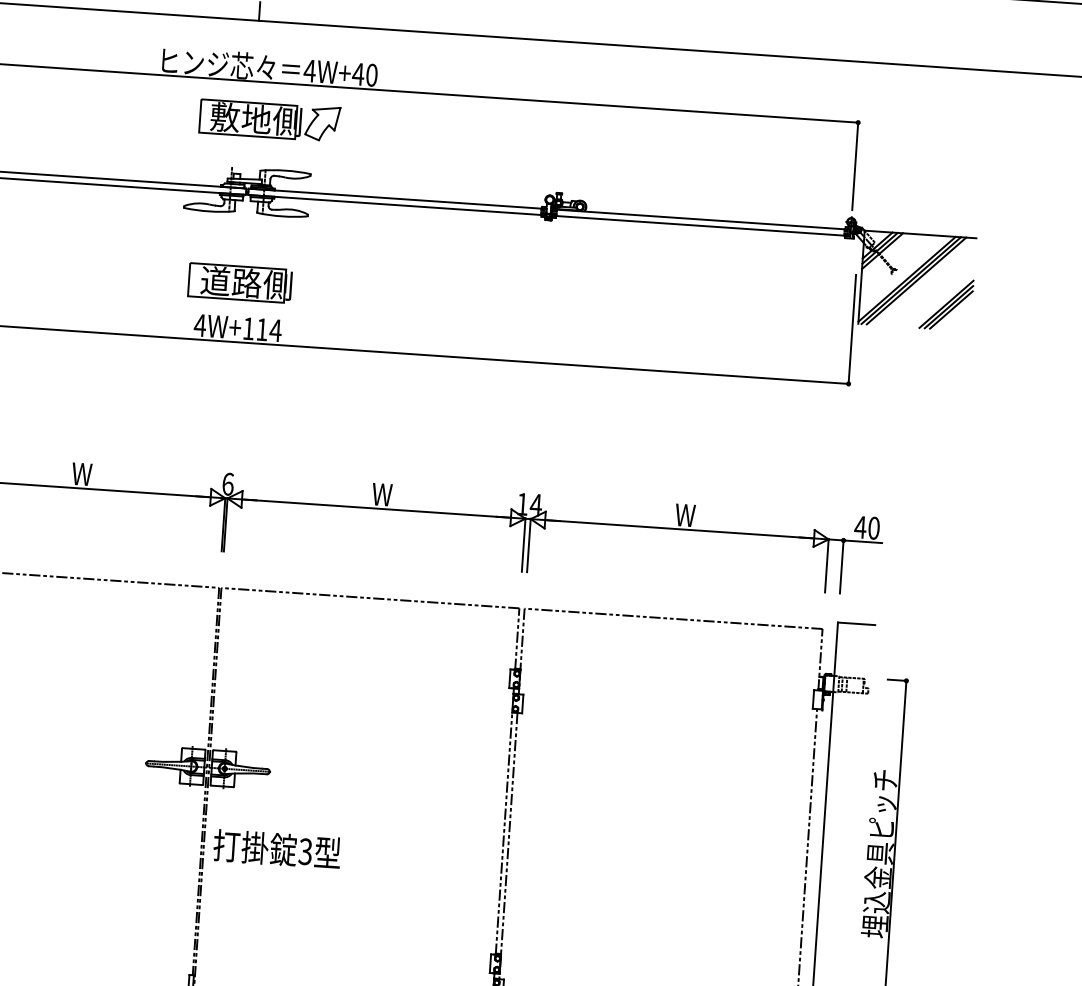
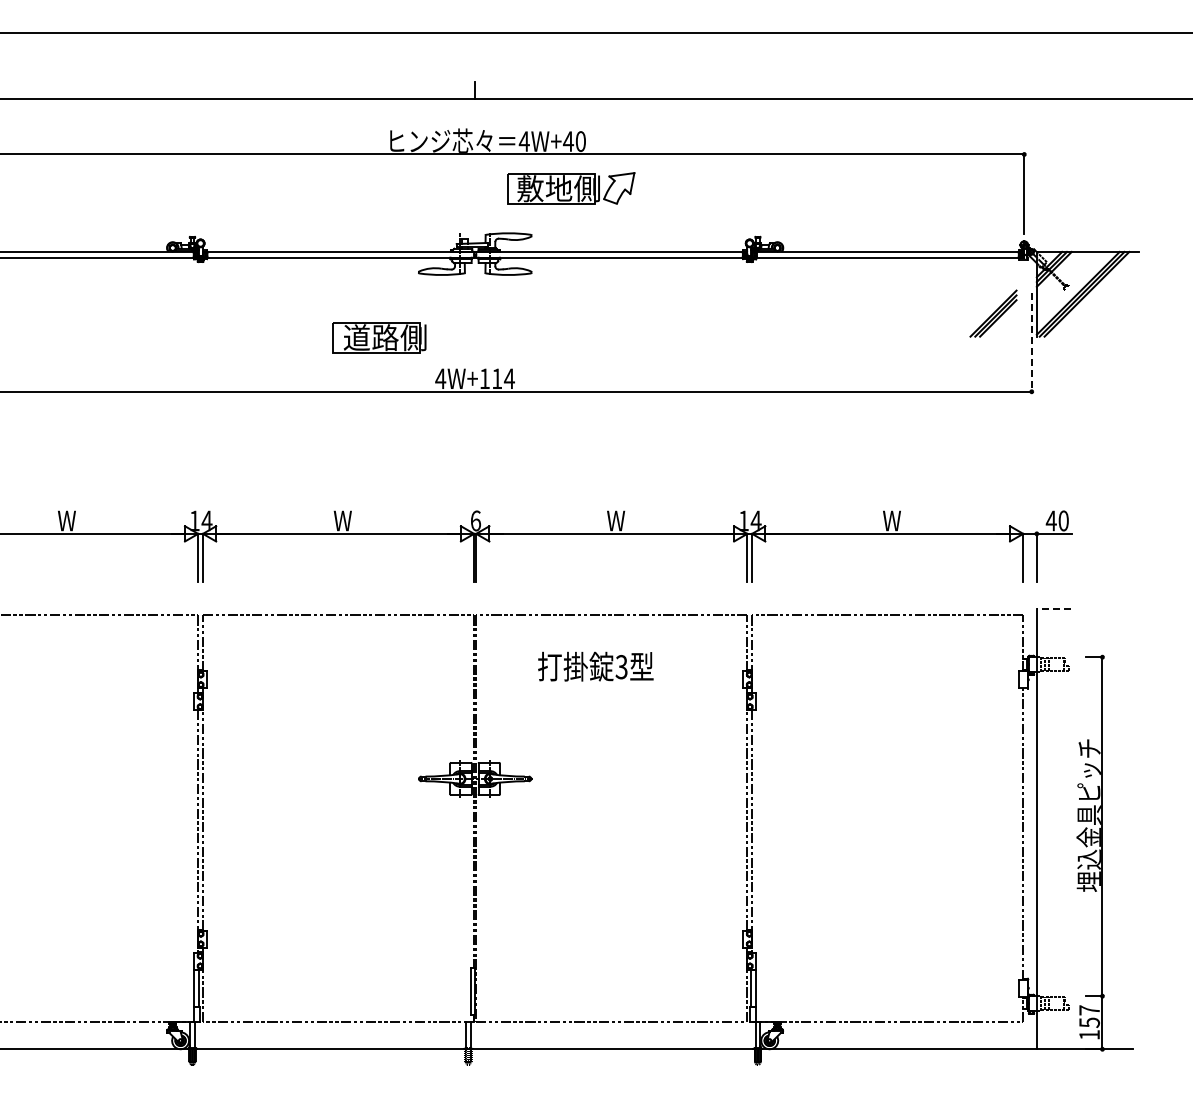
part: (270, 120) -> (571, 188), moved
part: (240, 282) -> (379, 337), moved
part: (946, 304) -> (993, 313), moved
line: (852, 329) -> (1031, 342), solid -> dashed
line: (856, 623) -> (1053, 608), solid -> dashed
text: (276, 849) -> (595, 666), moved

